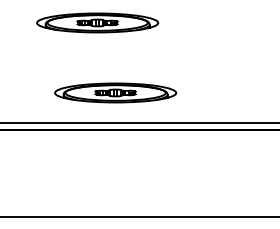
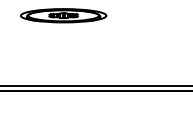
part: (115, 92) -> (76, 64), removed

